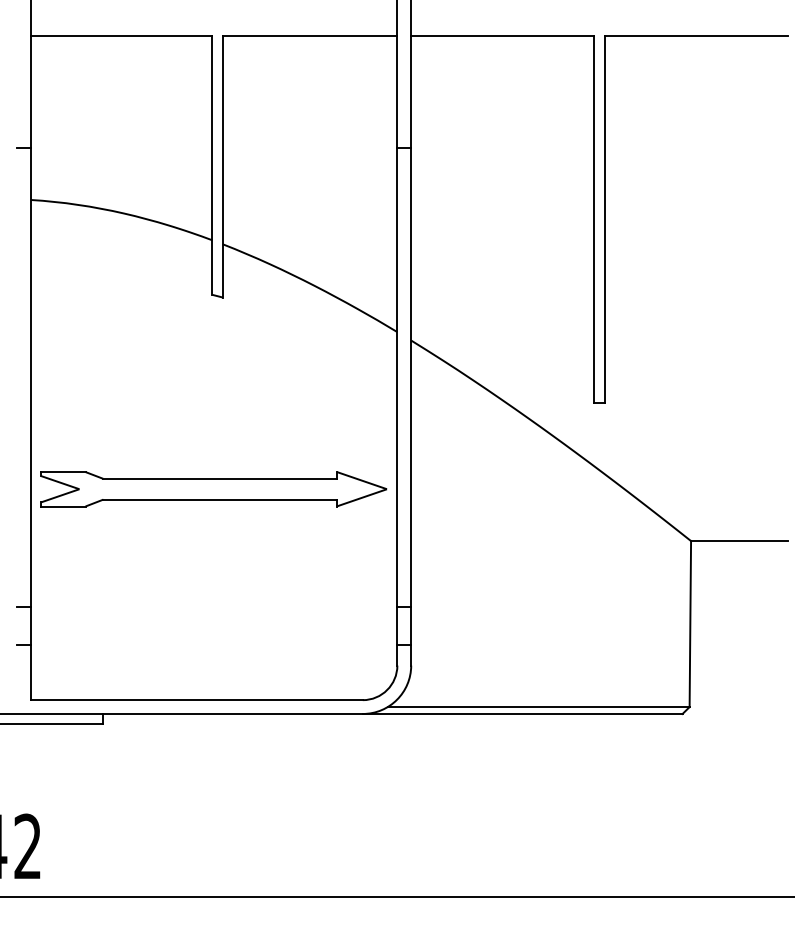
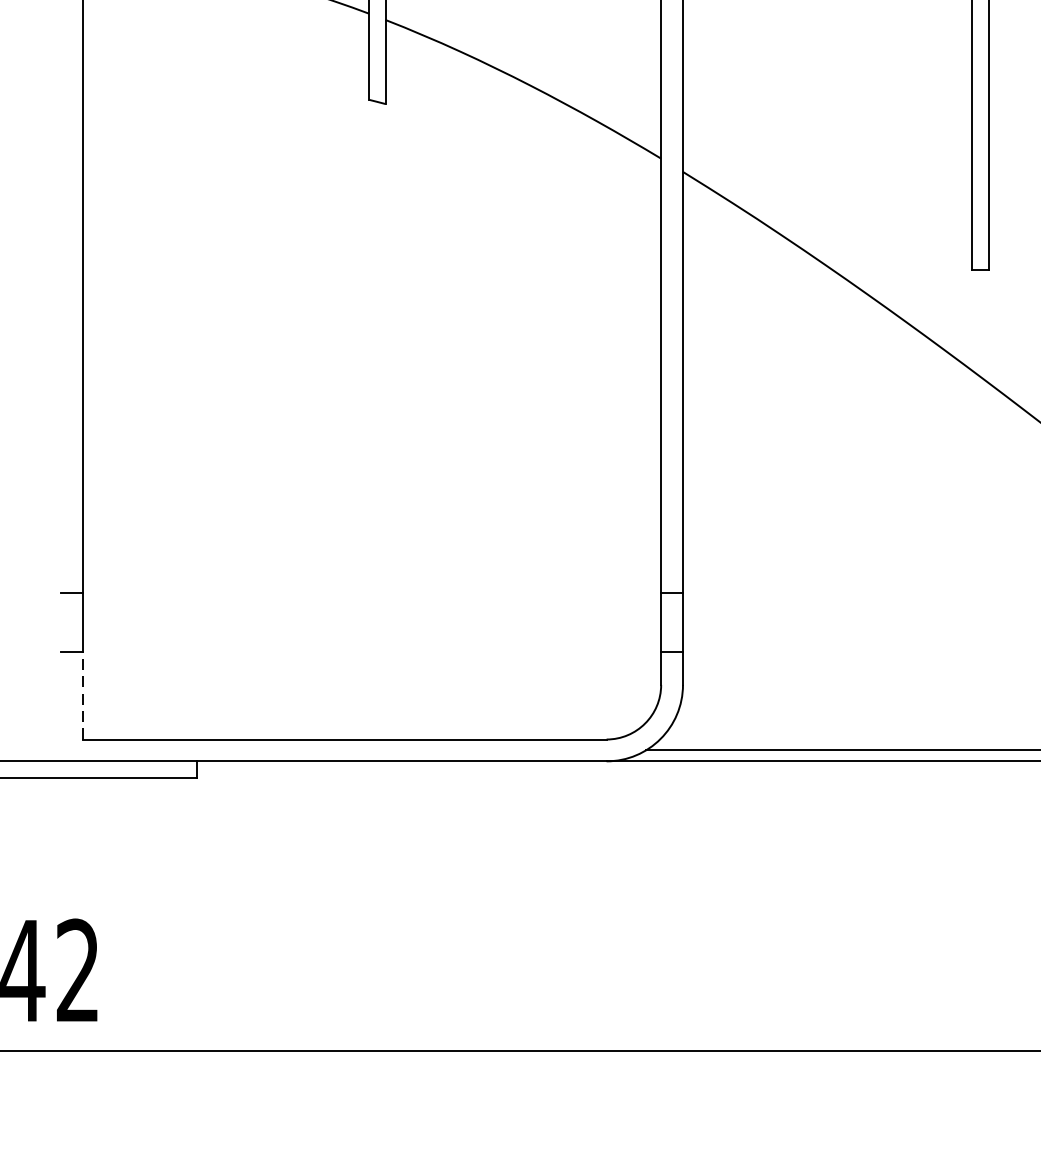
part: (213, 489) -> (370, 407), removed
line: (30, 672) -> (82, 695), solid -> dashed

